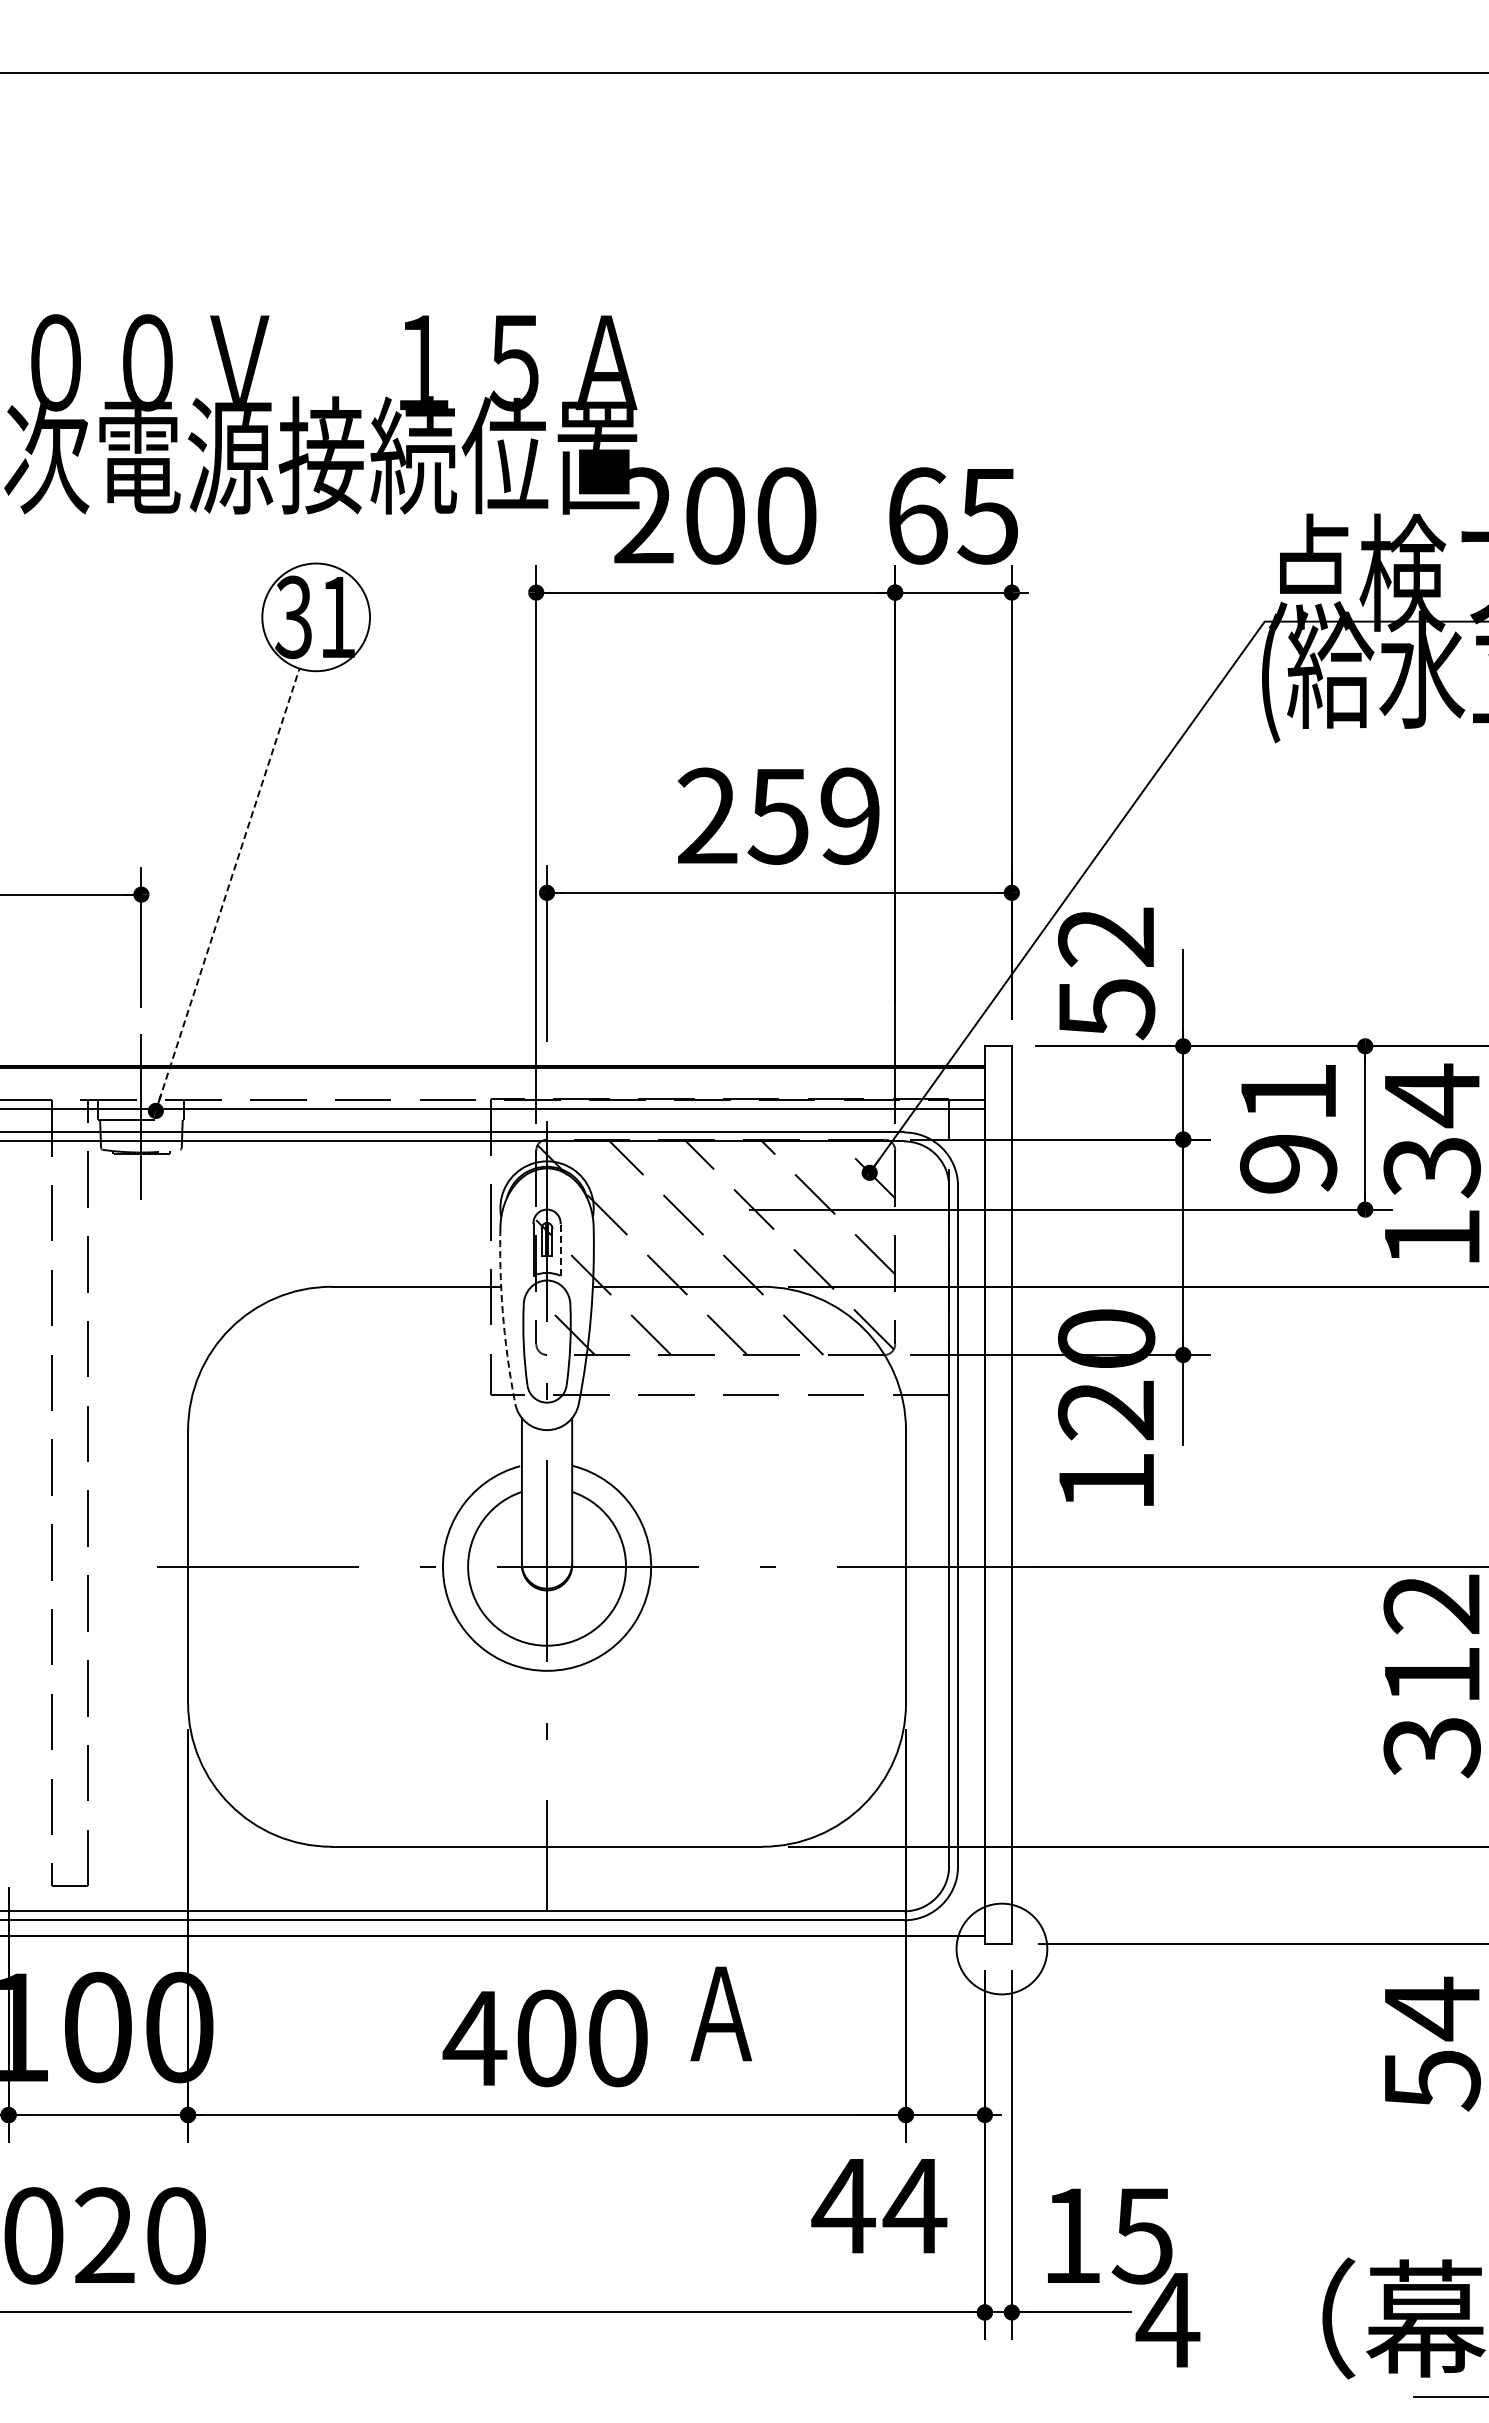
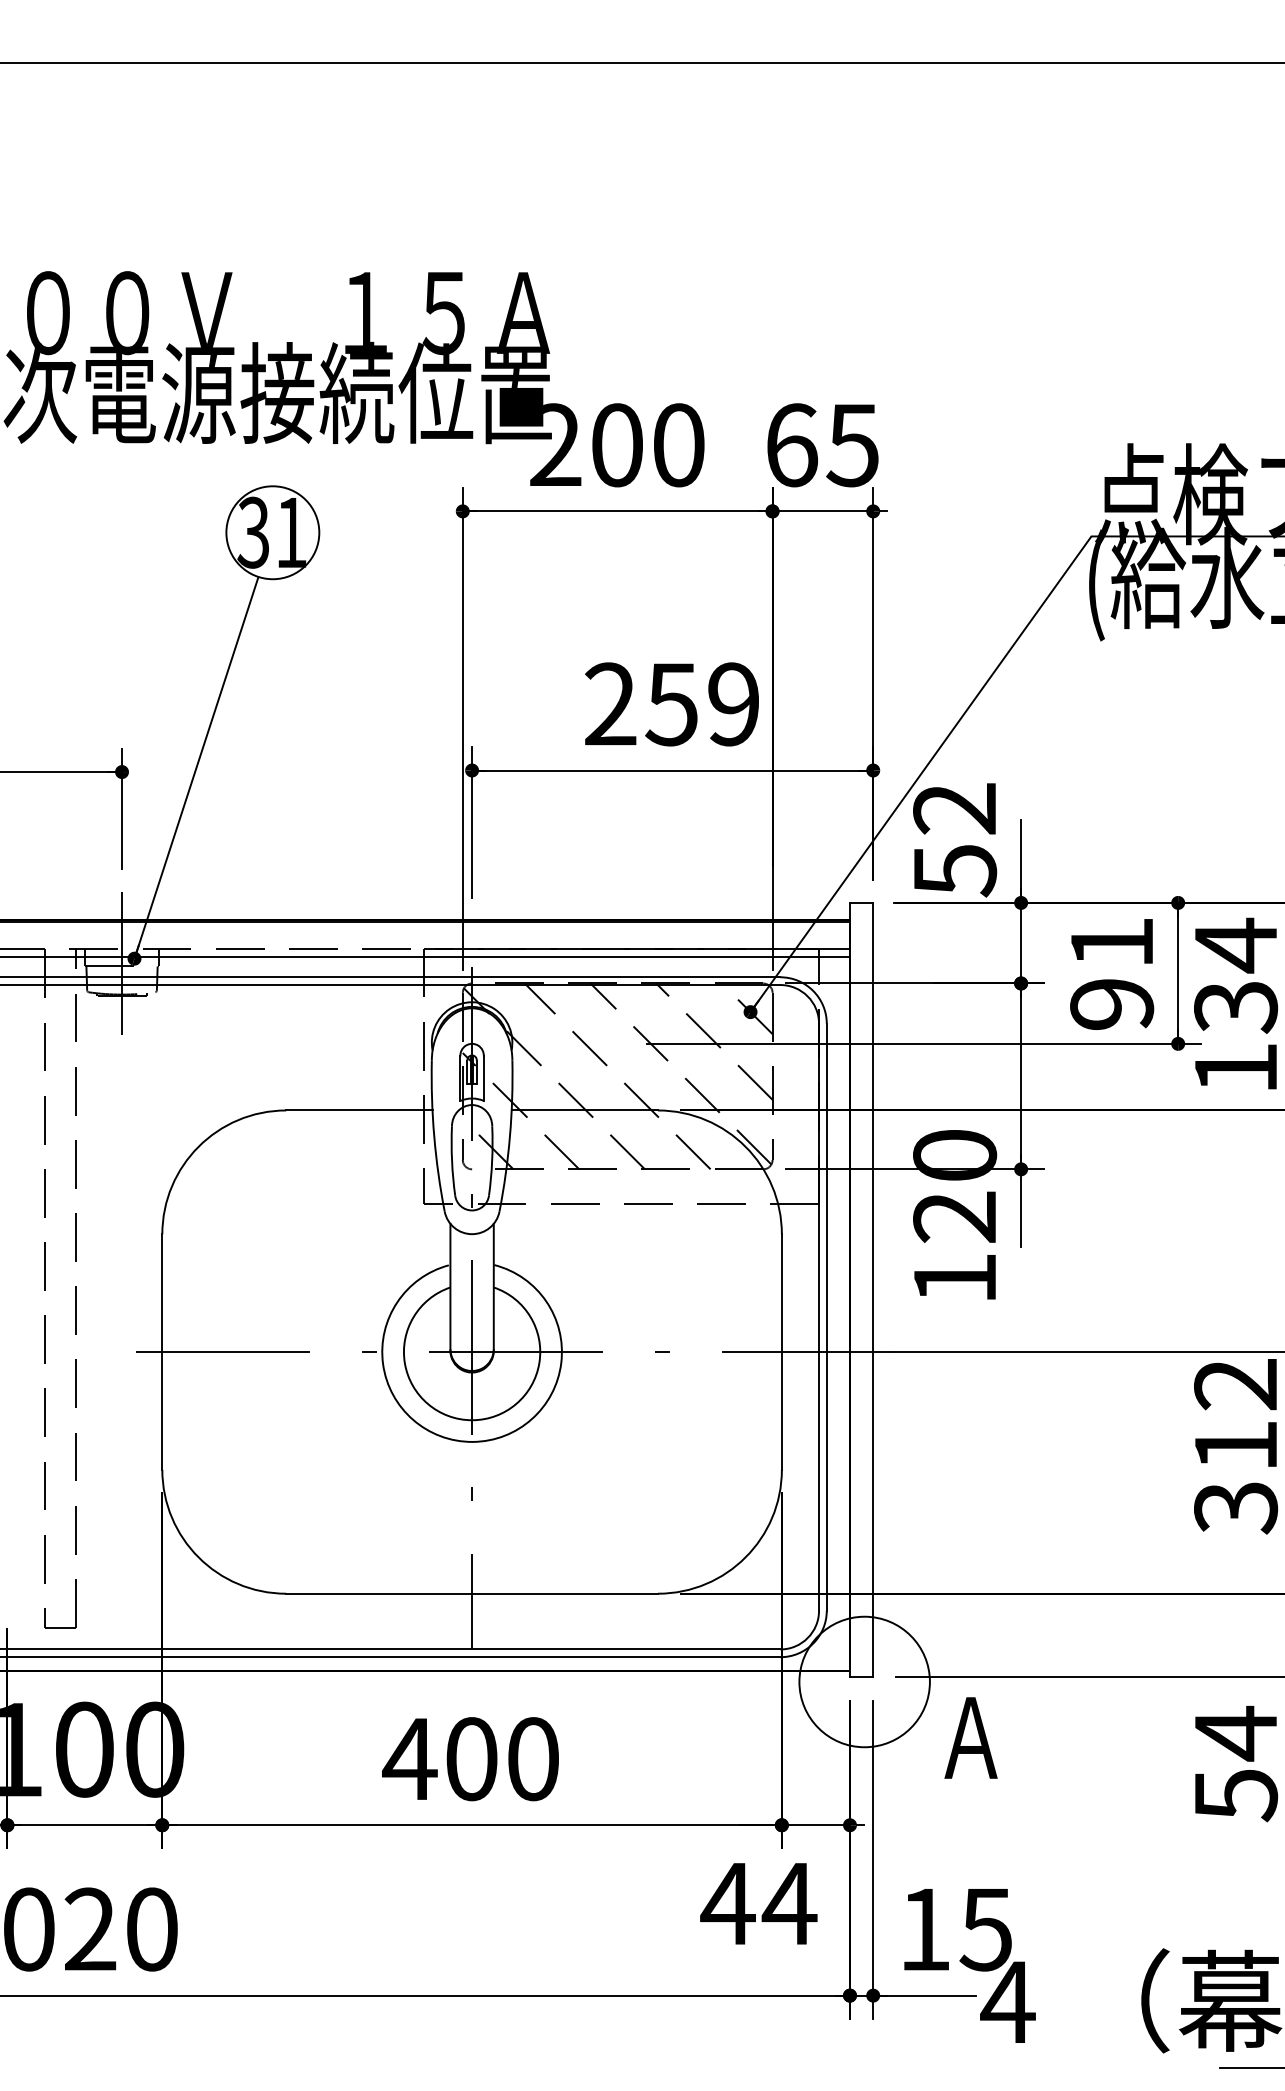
line: (227, 889) -> (196, 767), dashed -> solid
line: (560, 1249) -> (483, 1078), dashed -> solid
arc: (503, 1316) -> (434, 1136), dashed -> solid
circle: (1001, 1948) -> (864, 1681), size x1.67
text: (720, 2013) -> (970, 1737), moved

